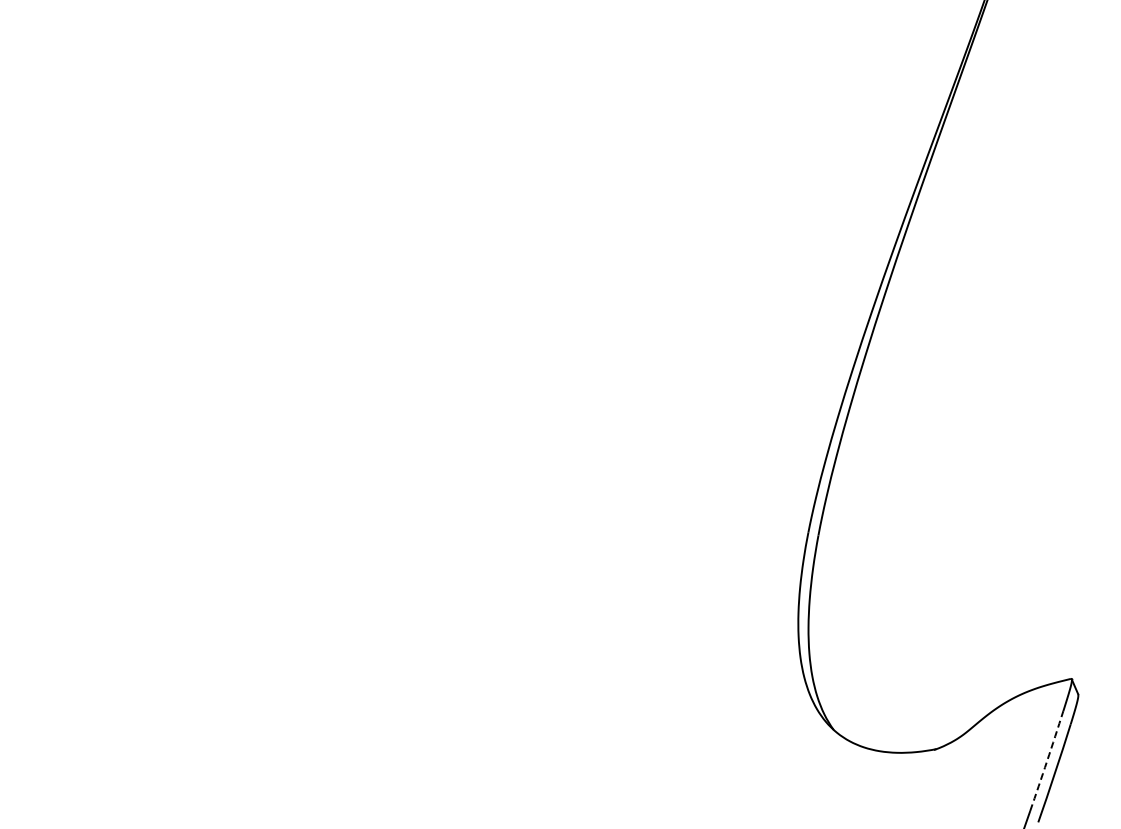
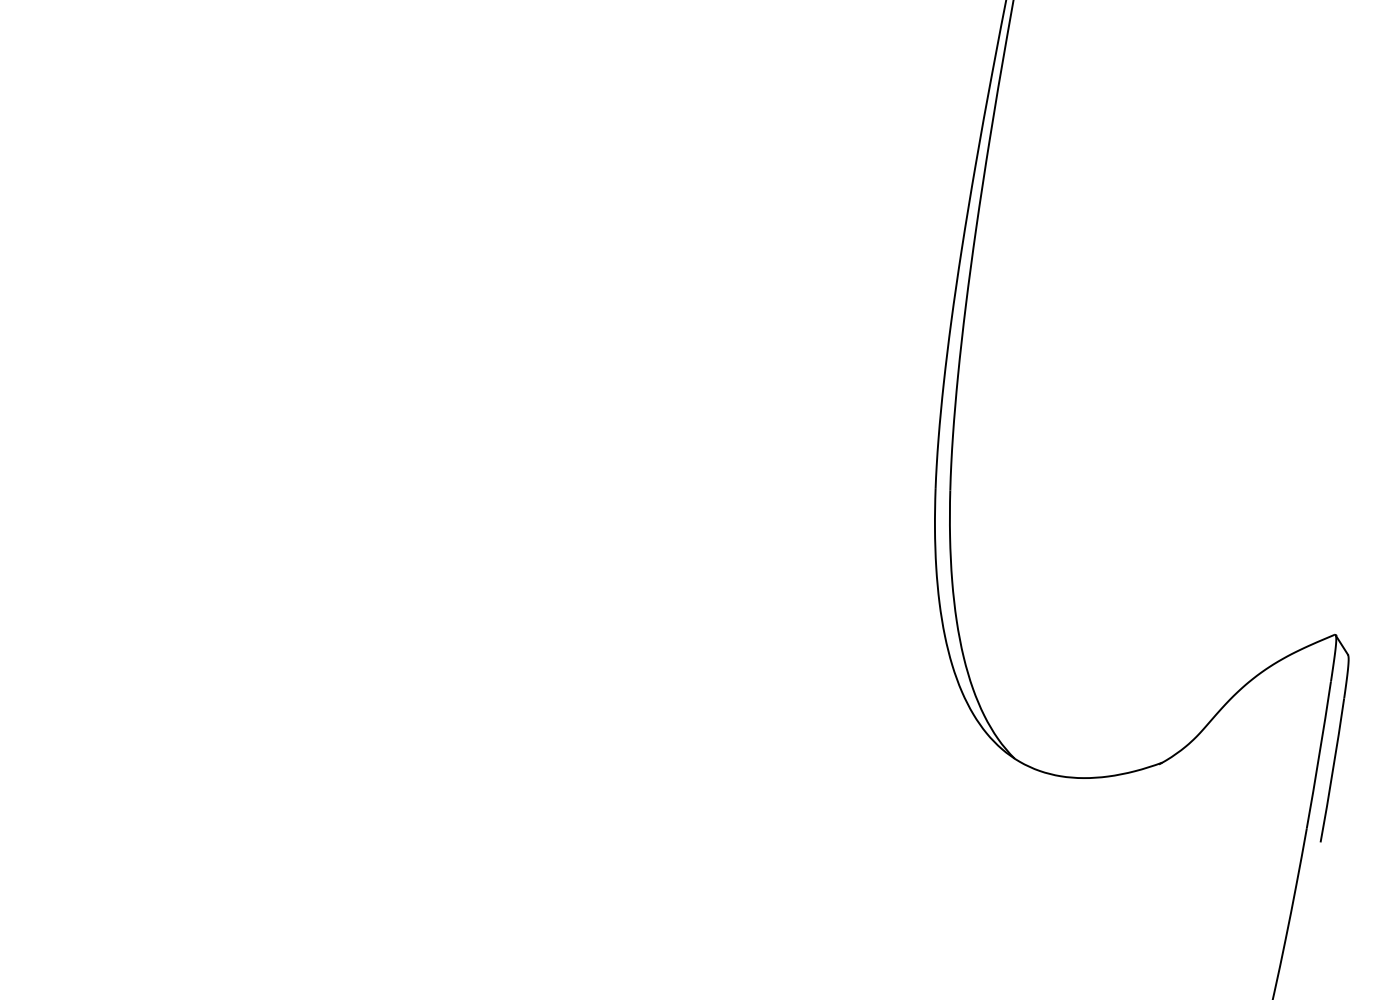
arc: (1047, 761) -> (1319, 755), dashed -> solid

